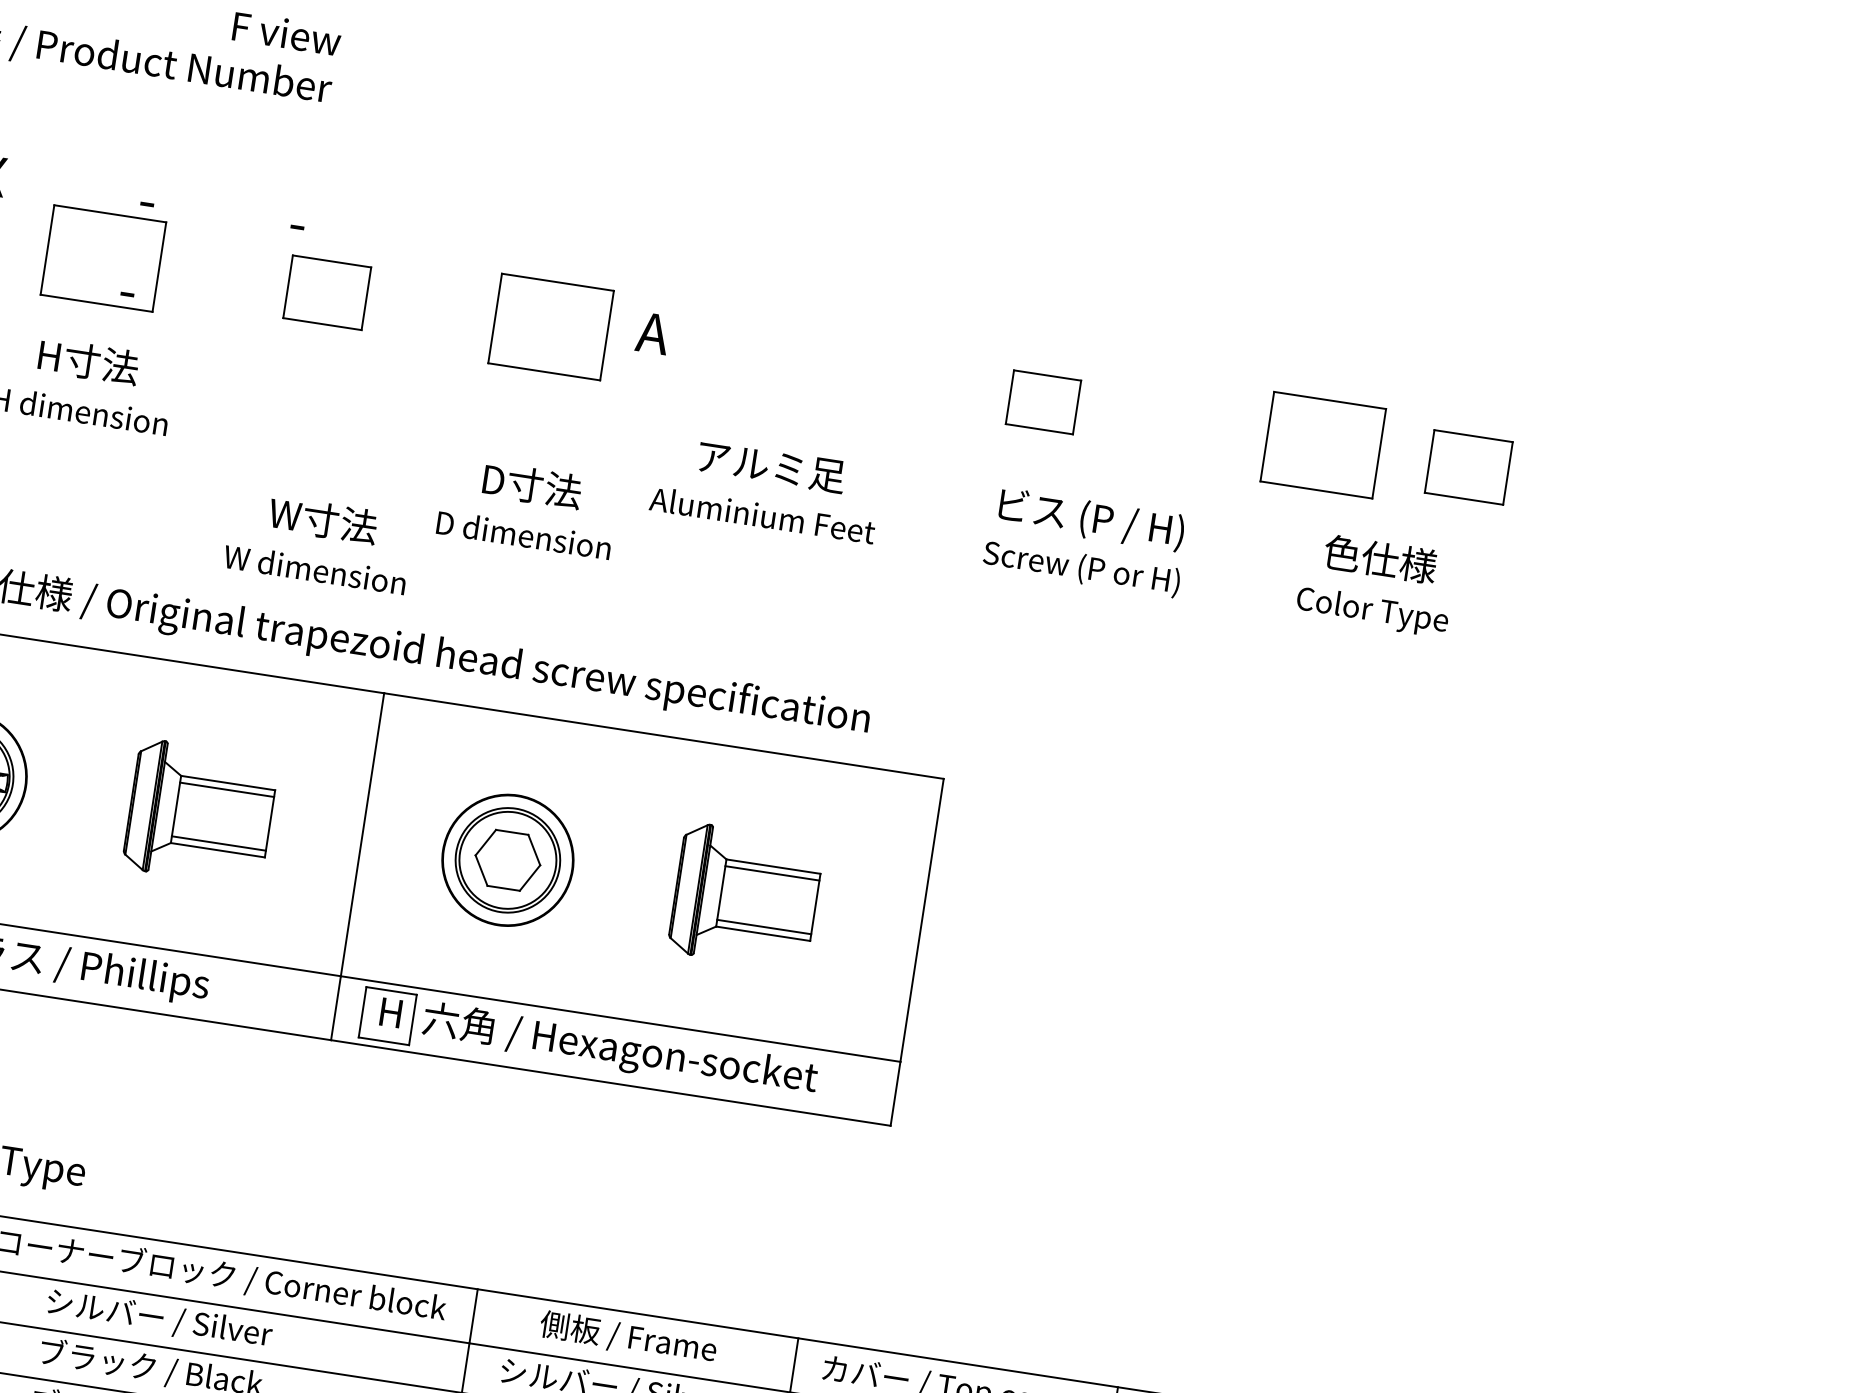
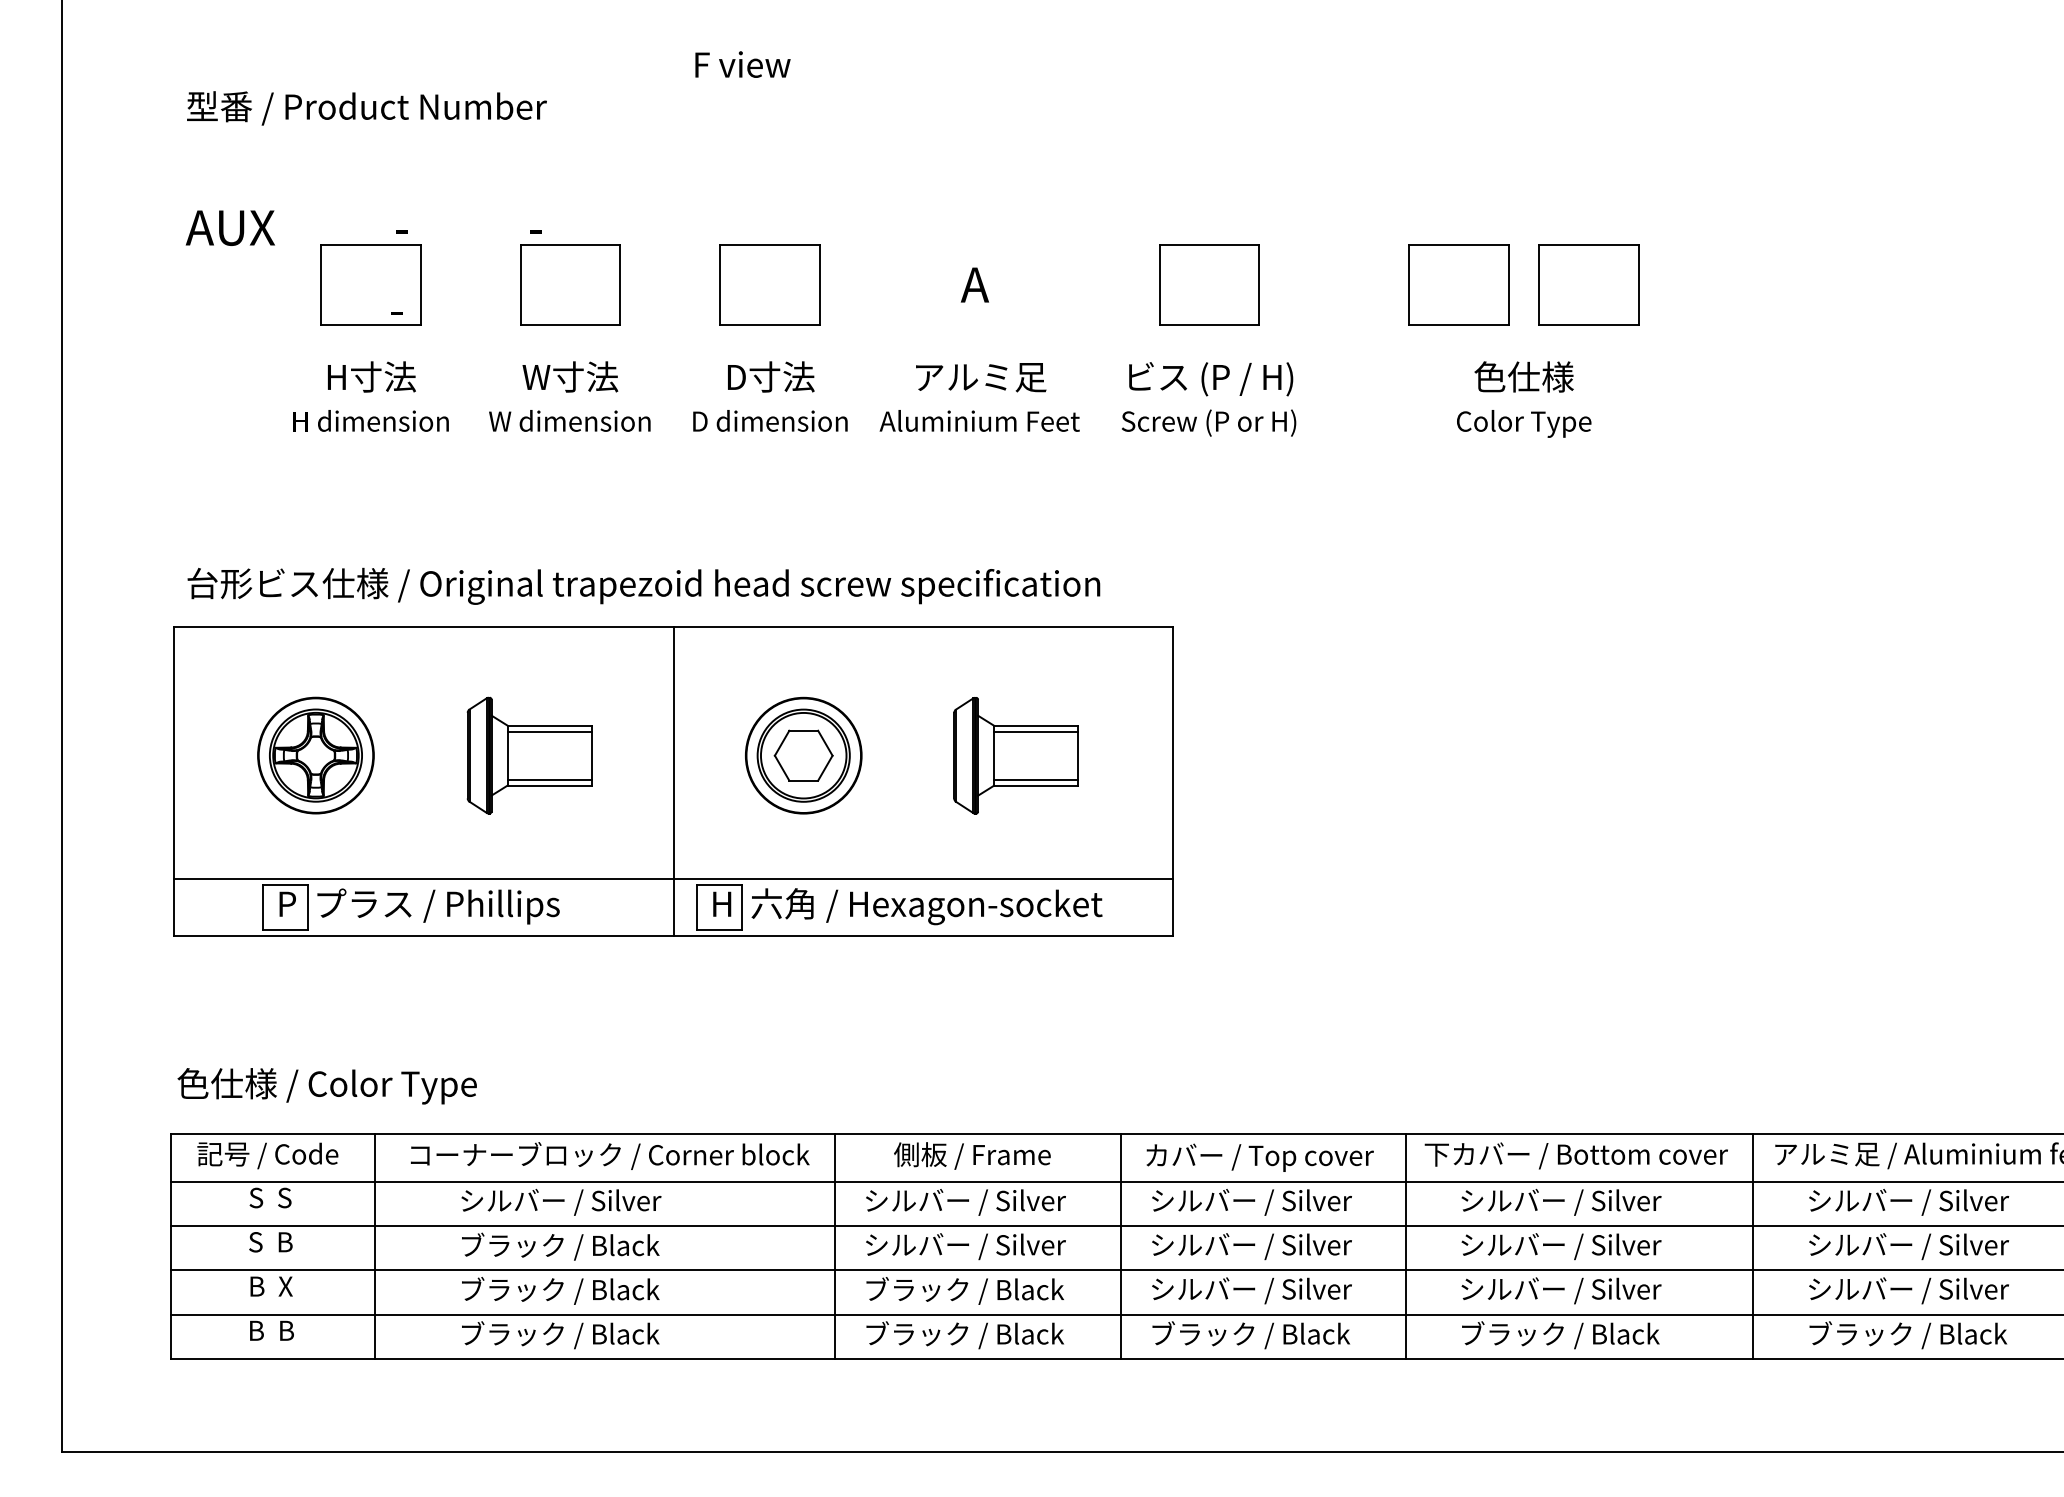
text: (286, 33) -> (742, 64), moved
part: (327, 292) -> (570, 284), size x1.43
text: (652, 332) -> (974, 284), moved
part: (1043, 401) -> (1209, 284), size x1.67
part: (1468, 466) -> (1588, 284), size x1.43
text: (528, 507) -> (770, 396), moved
text: (318, 542) -> (569, 396), moved
text: (1086, 542) -> (1209, 399), moved

